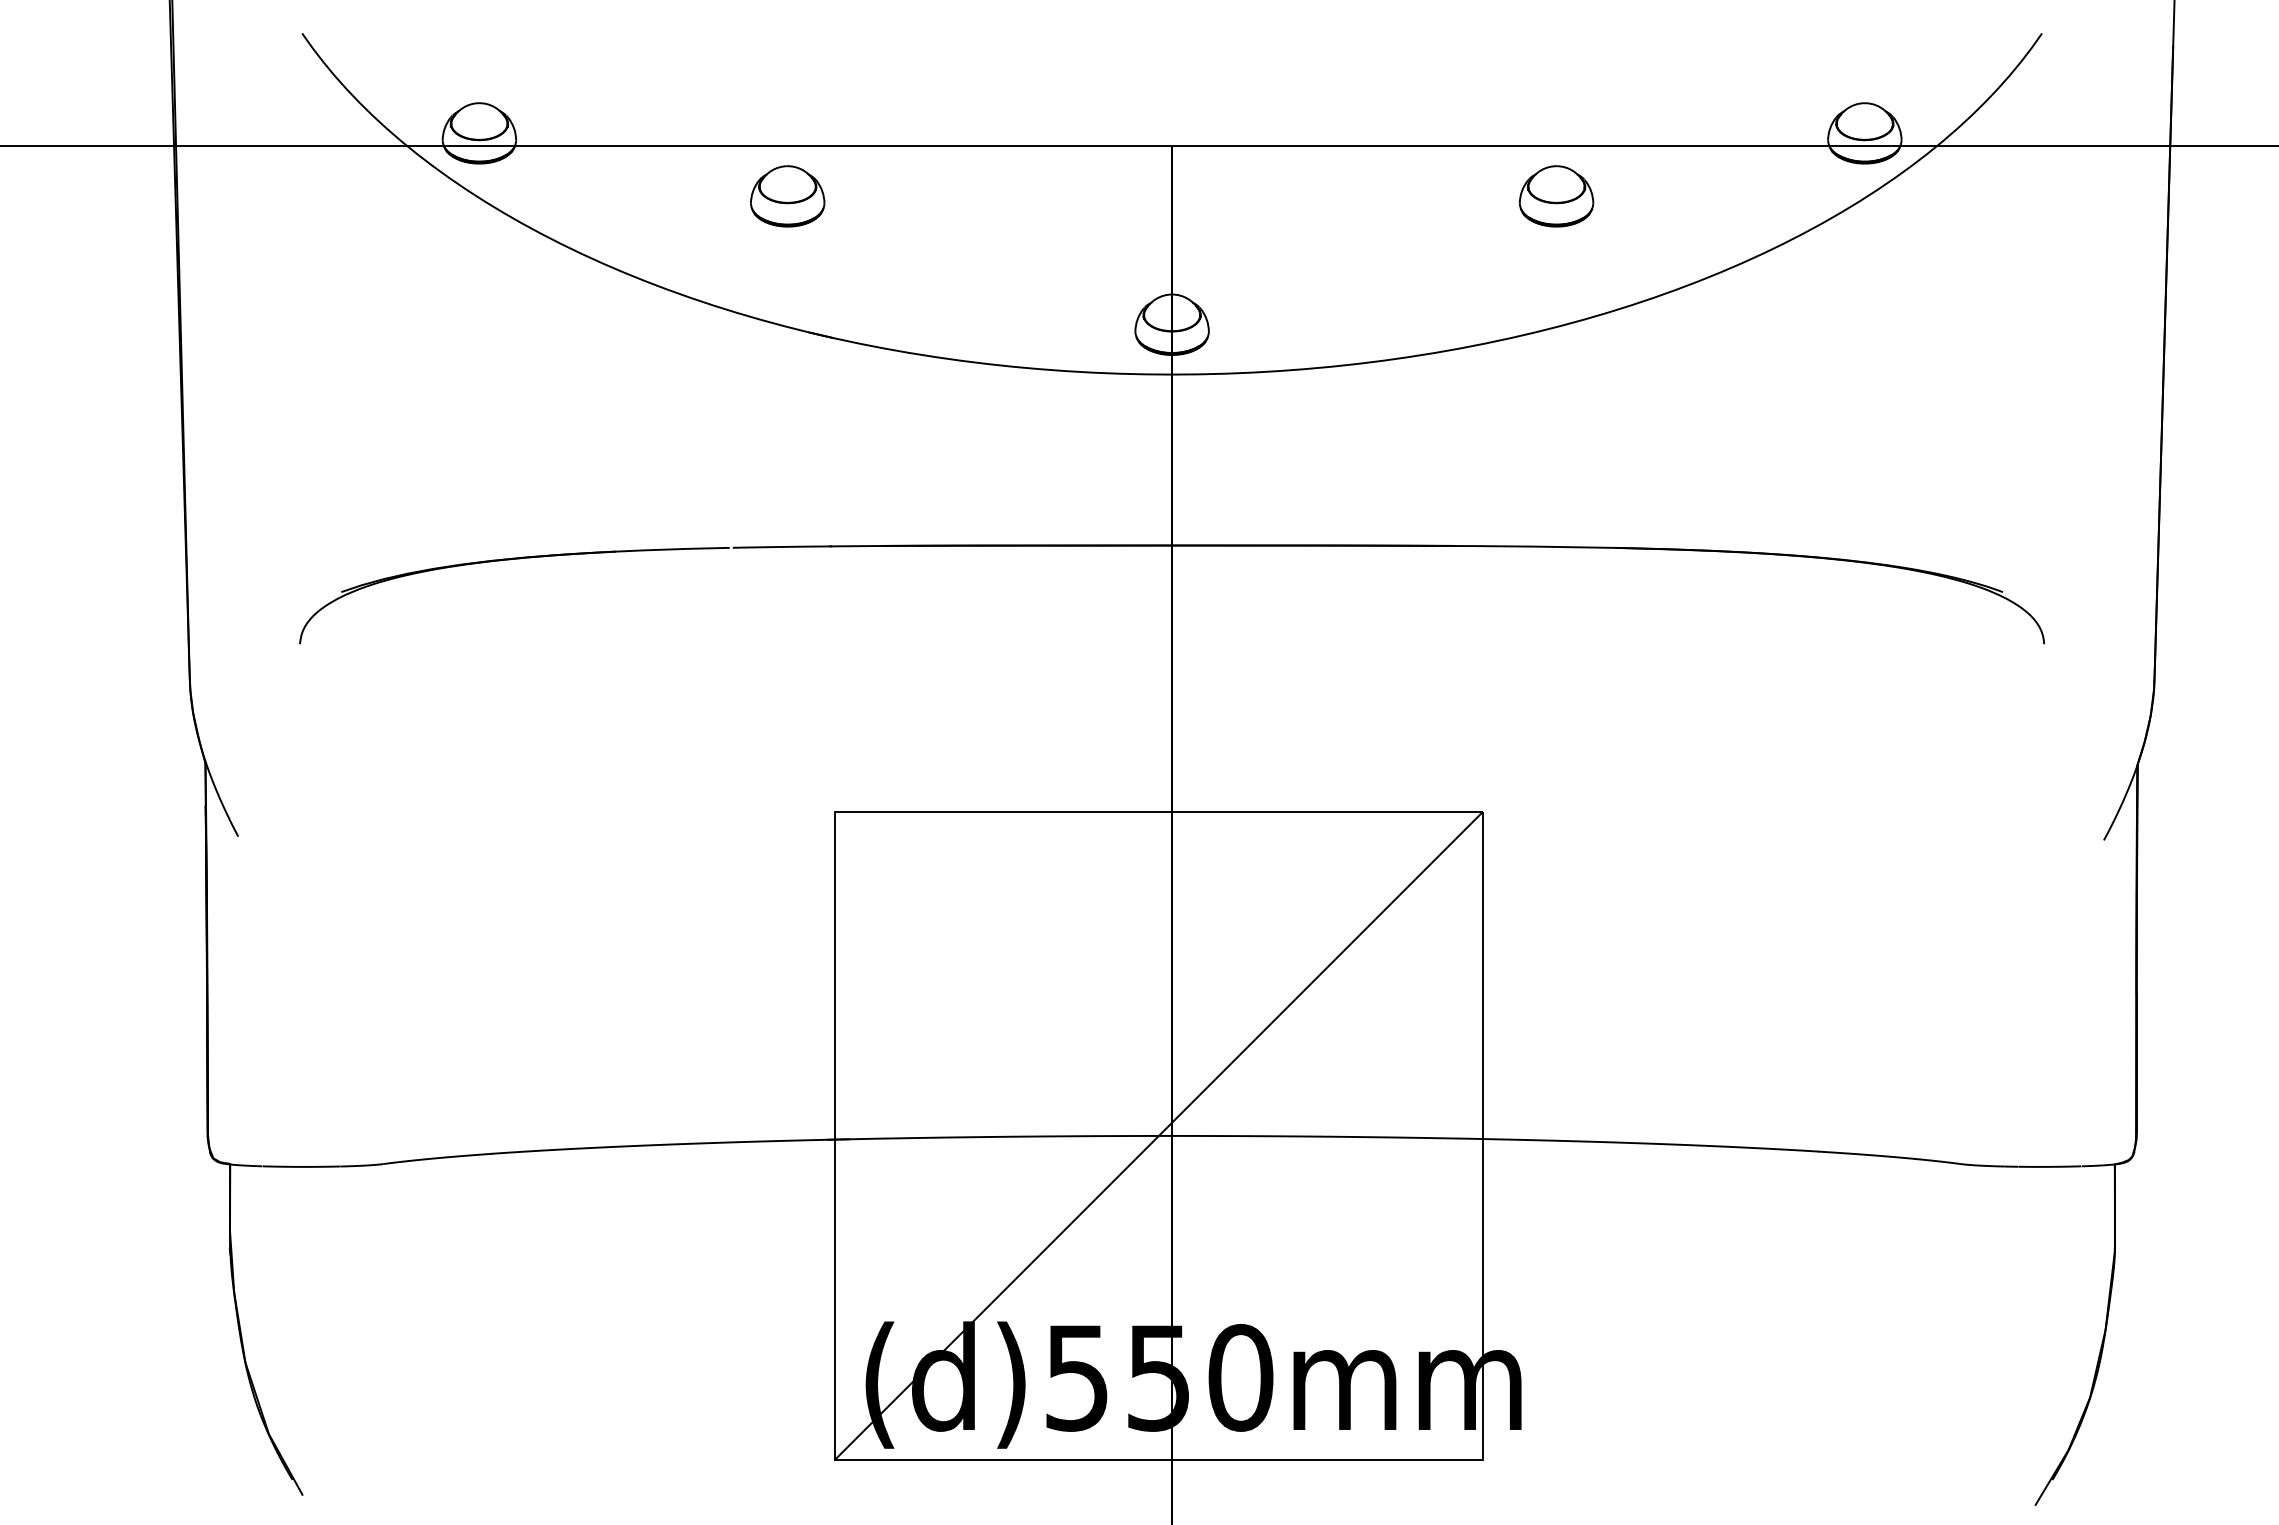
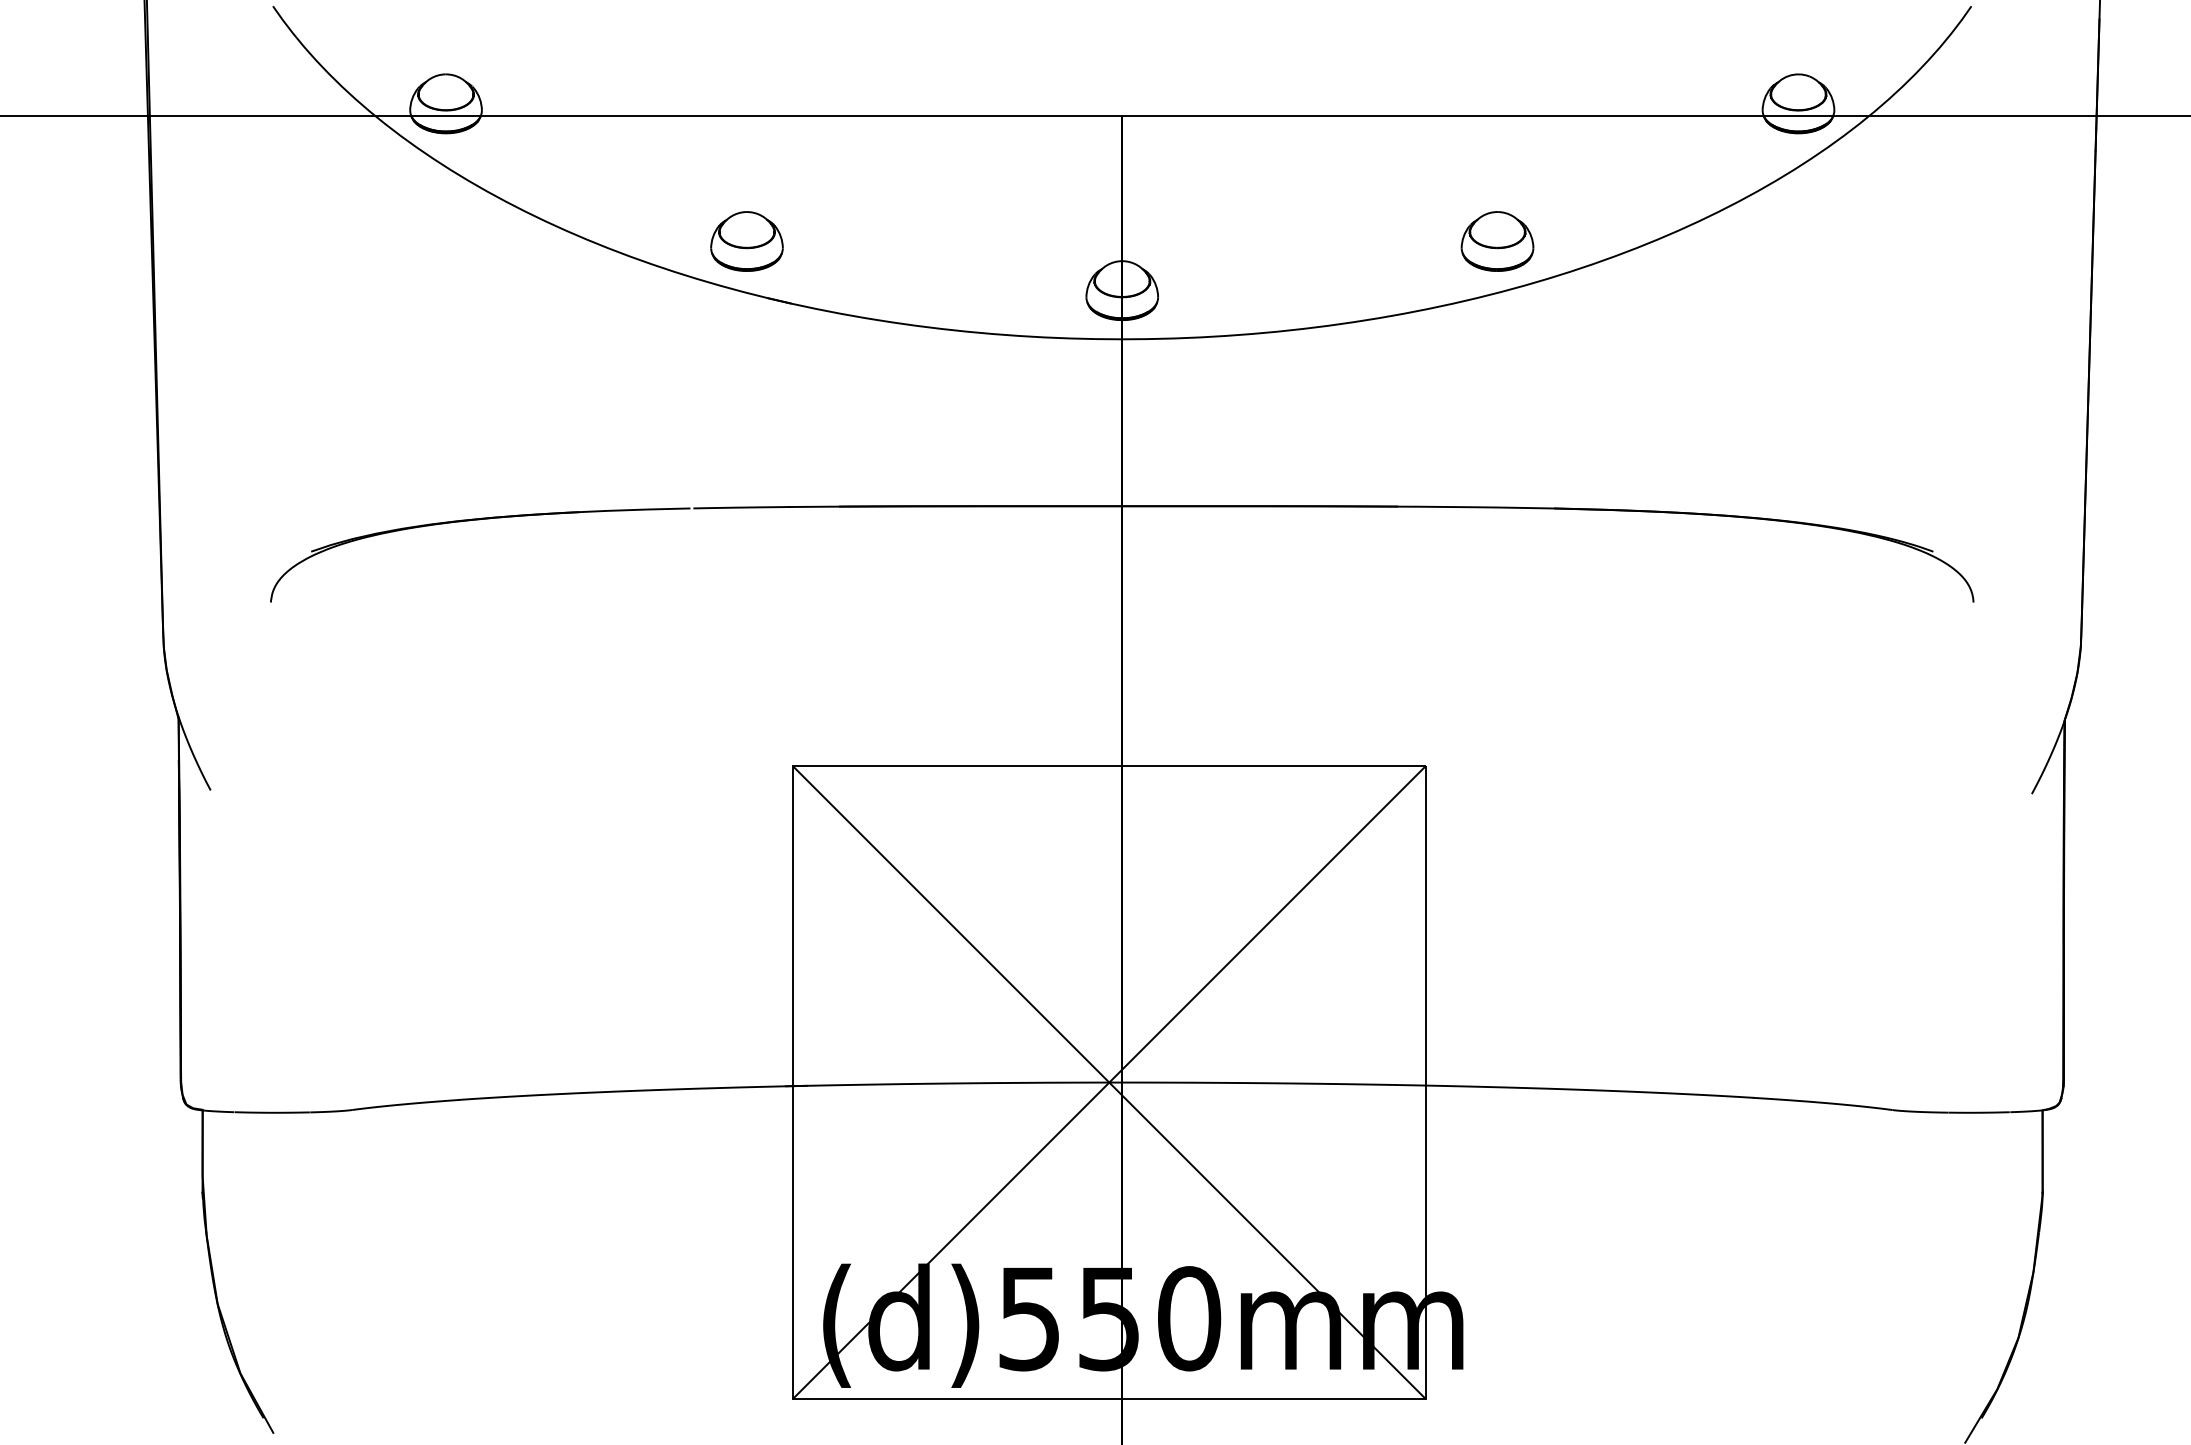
part: (787, 196) -> (746, 241), moved
part: (1556, 196) -> (1497, 241), moved
line: (1158, 1135) -> (1108, 1082), added

